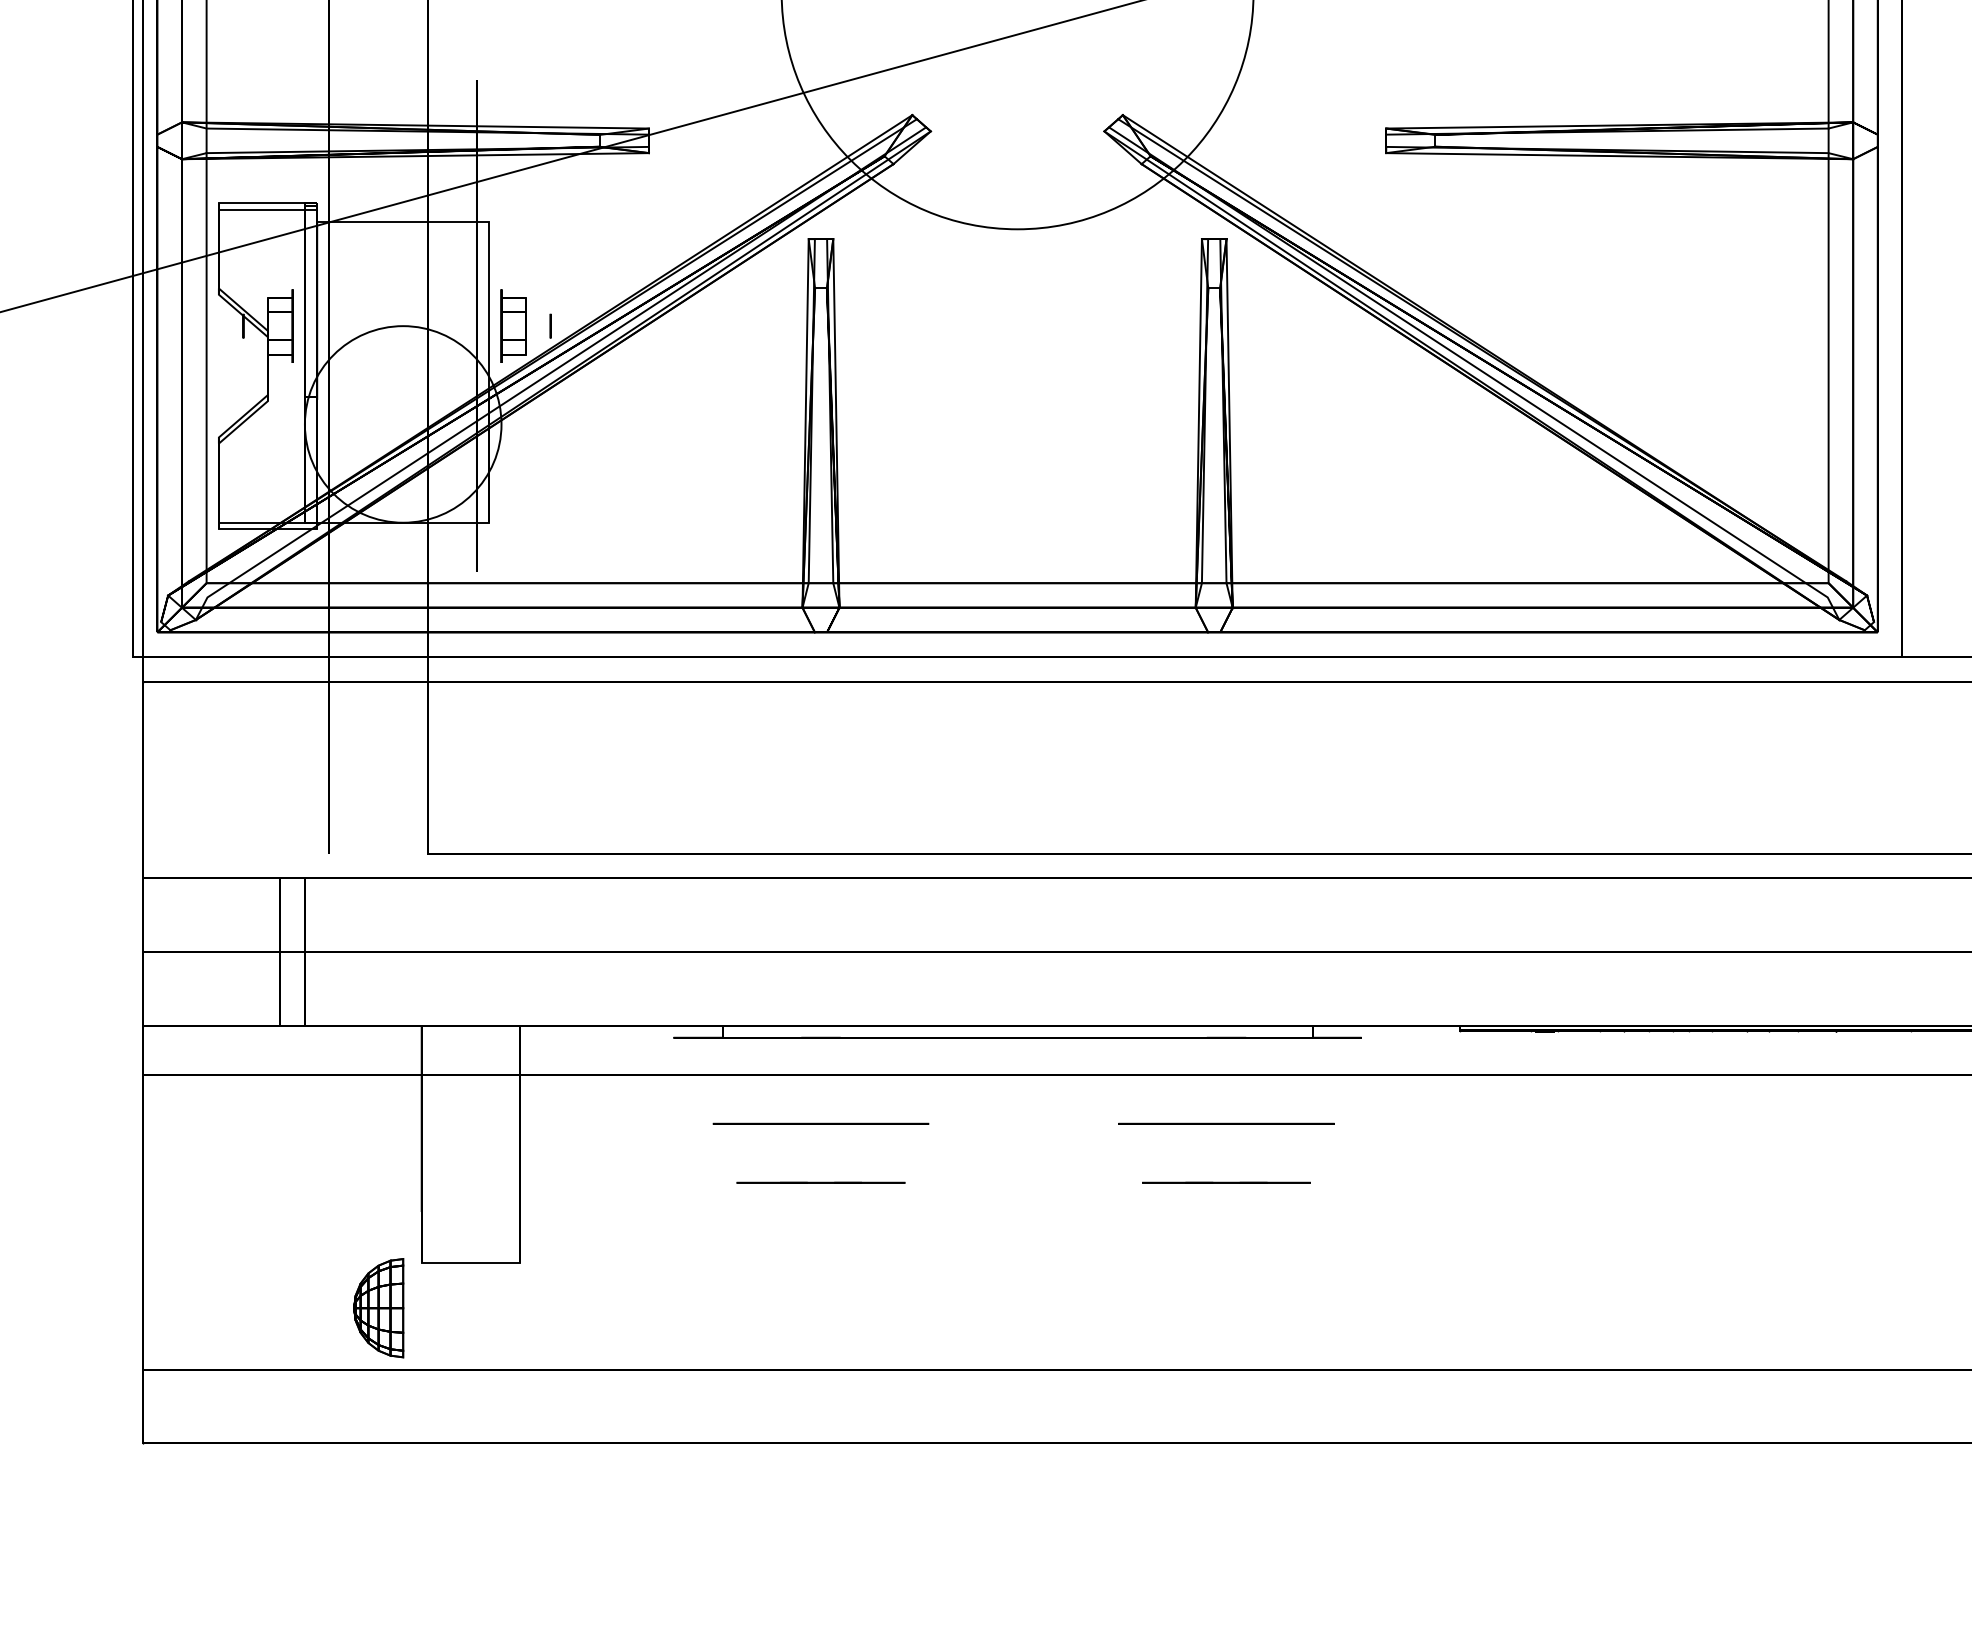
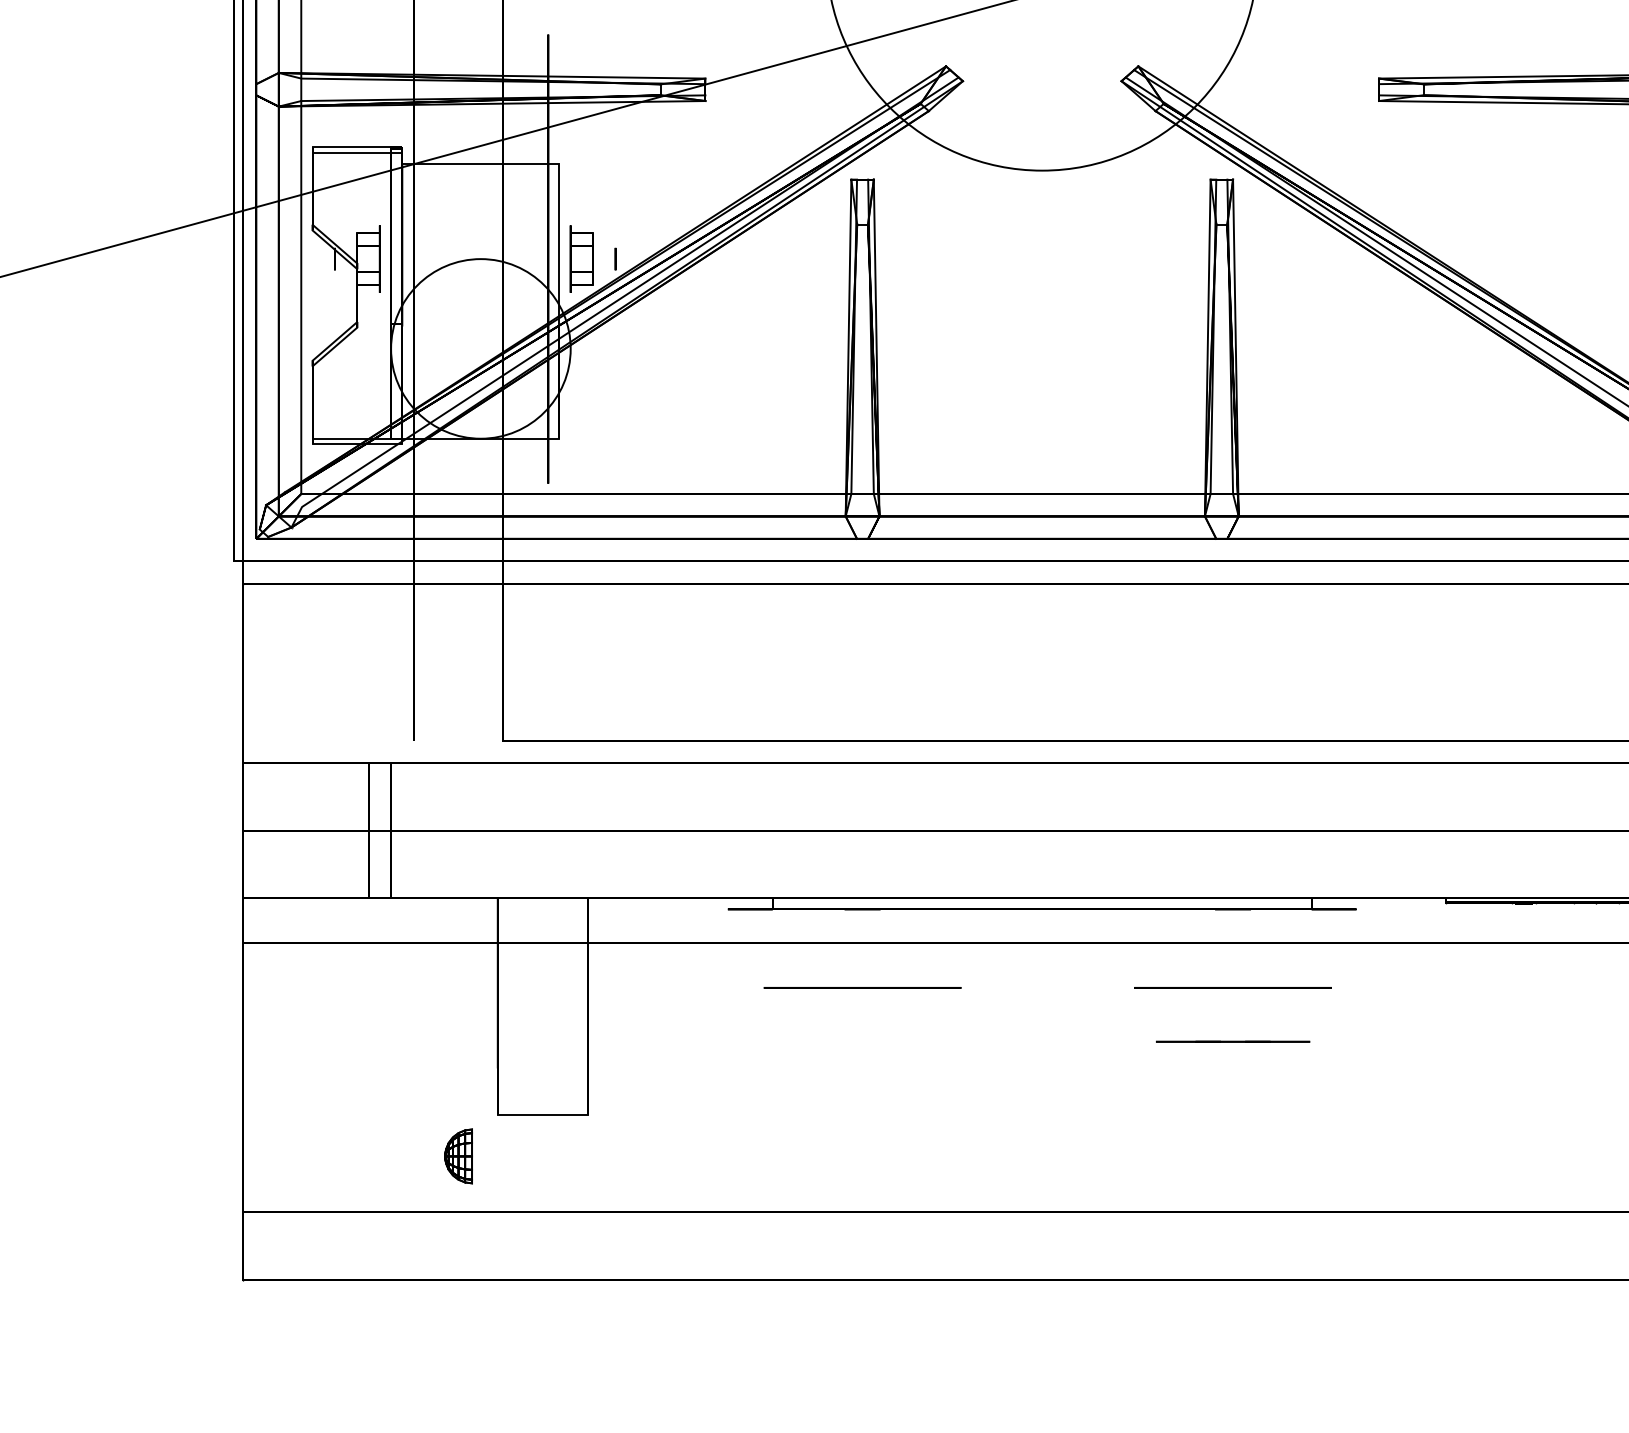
line: (820, 1182) -> (862, 1041), removed
part: (378, 1308) -> (458, 1156), size x0.6

